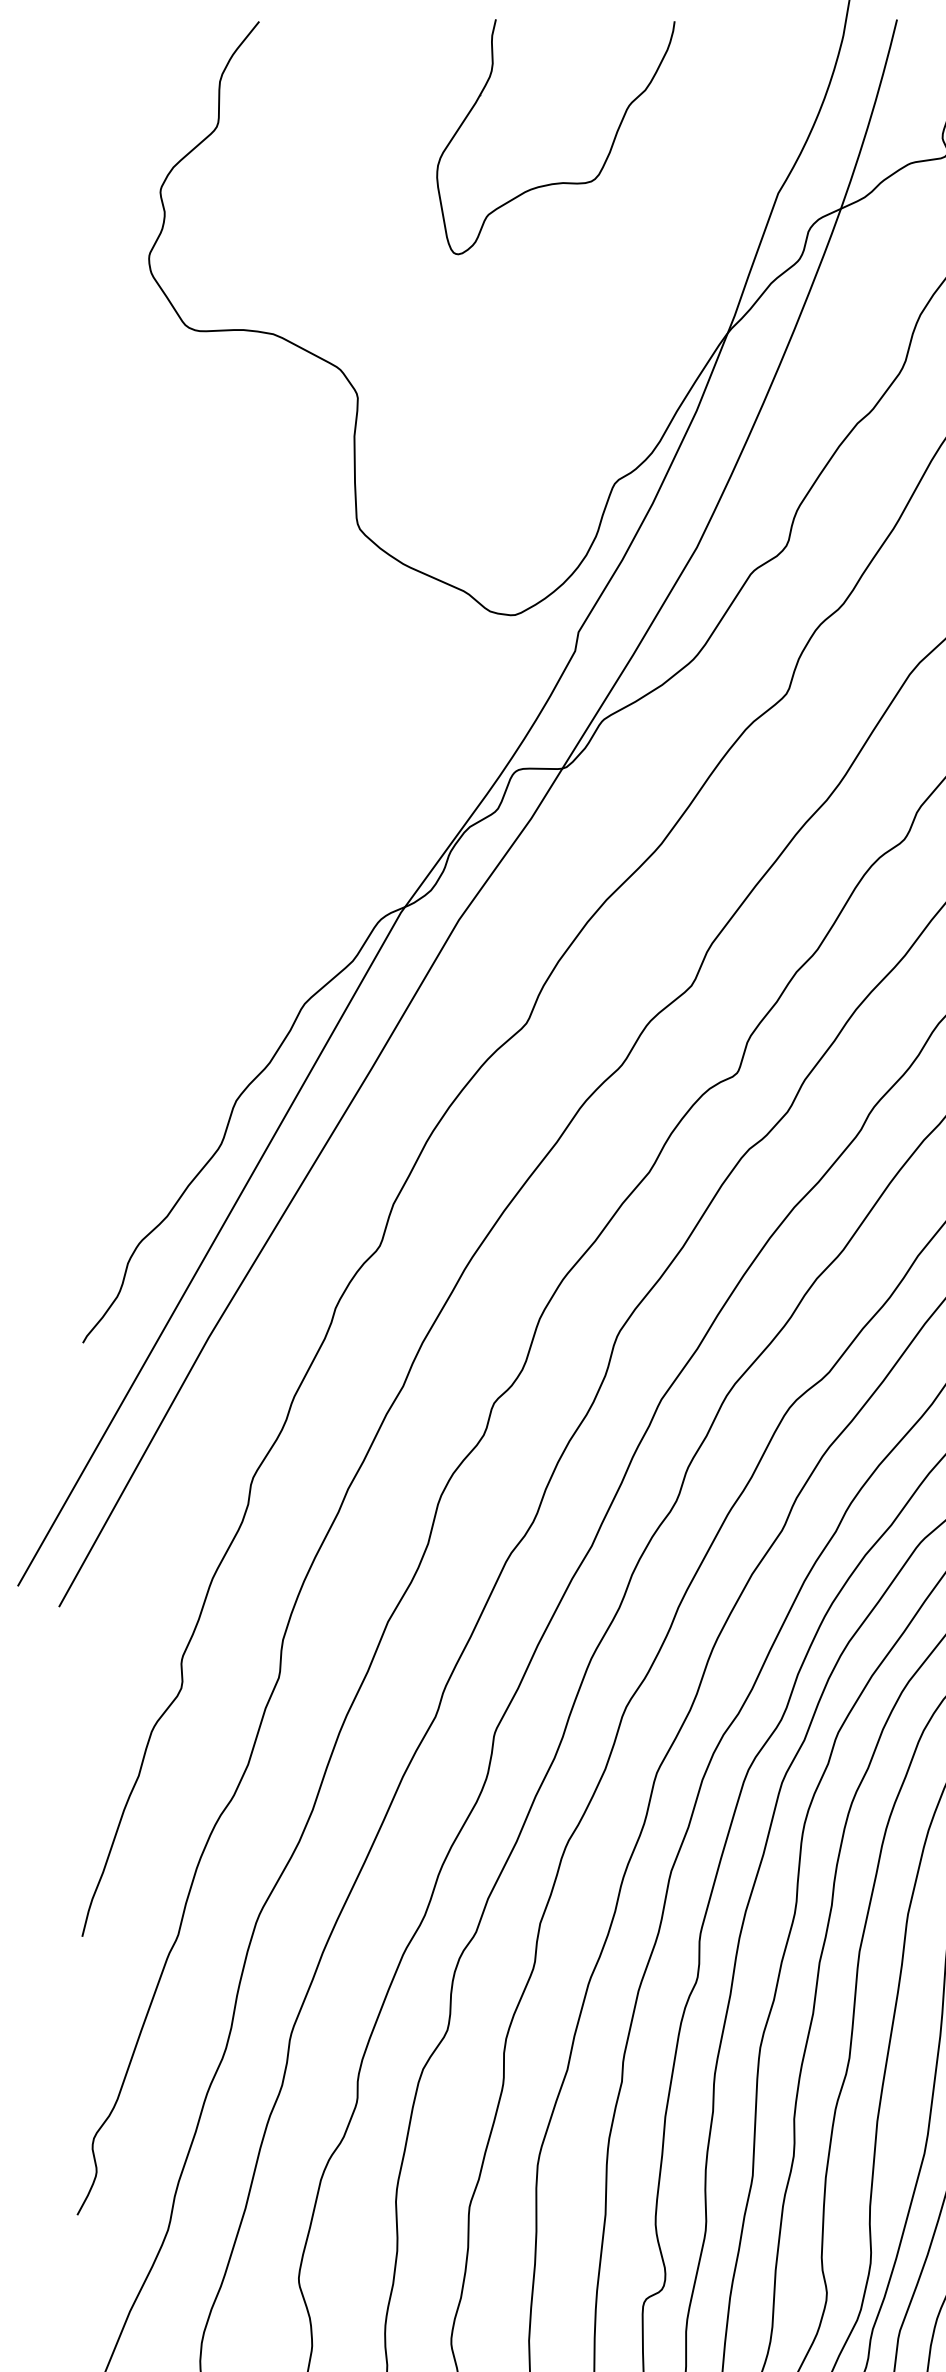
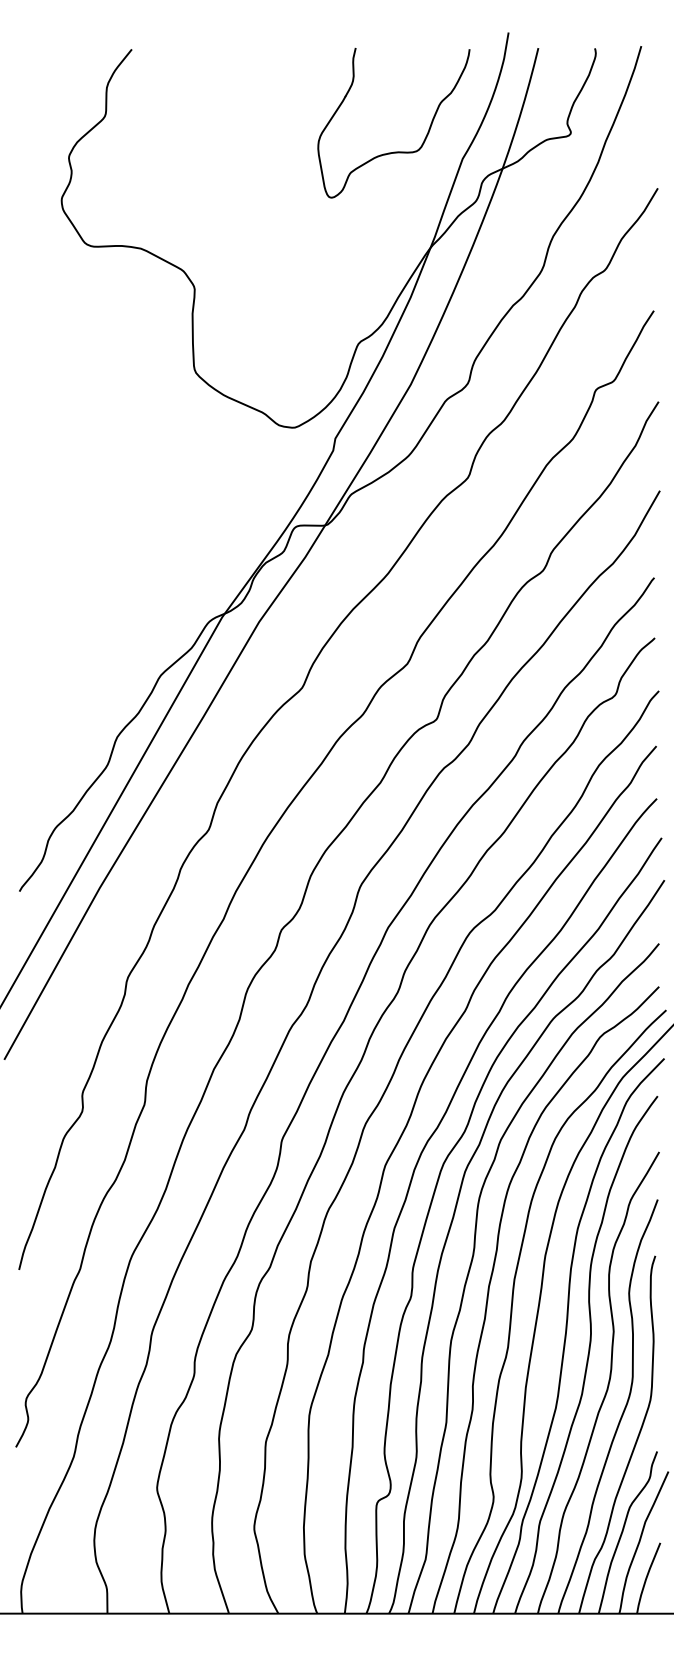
part: (555, 181) -> (393, 151), moved

